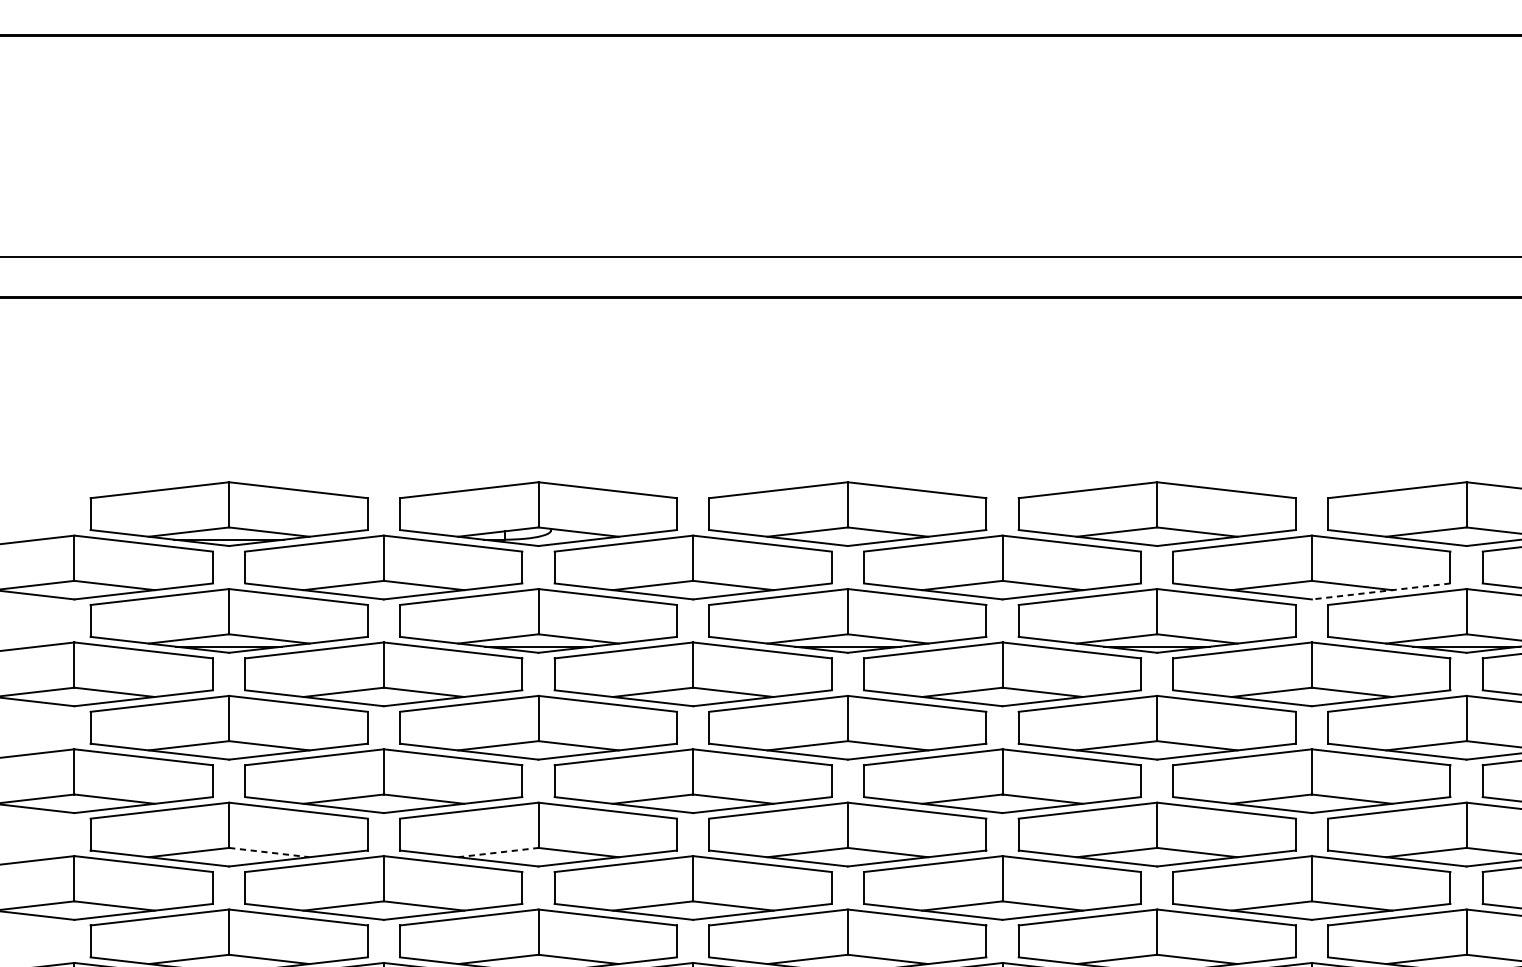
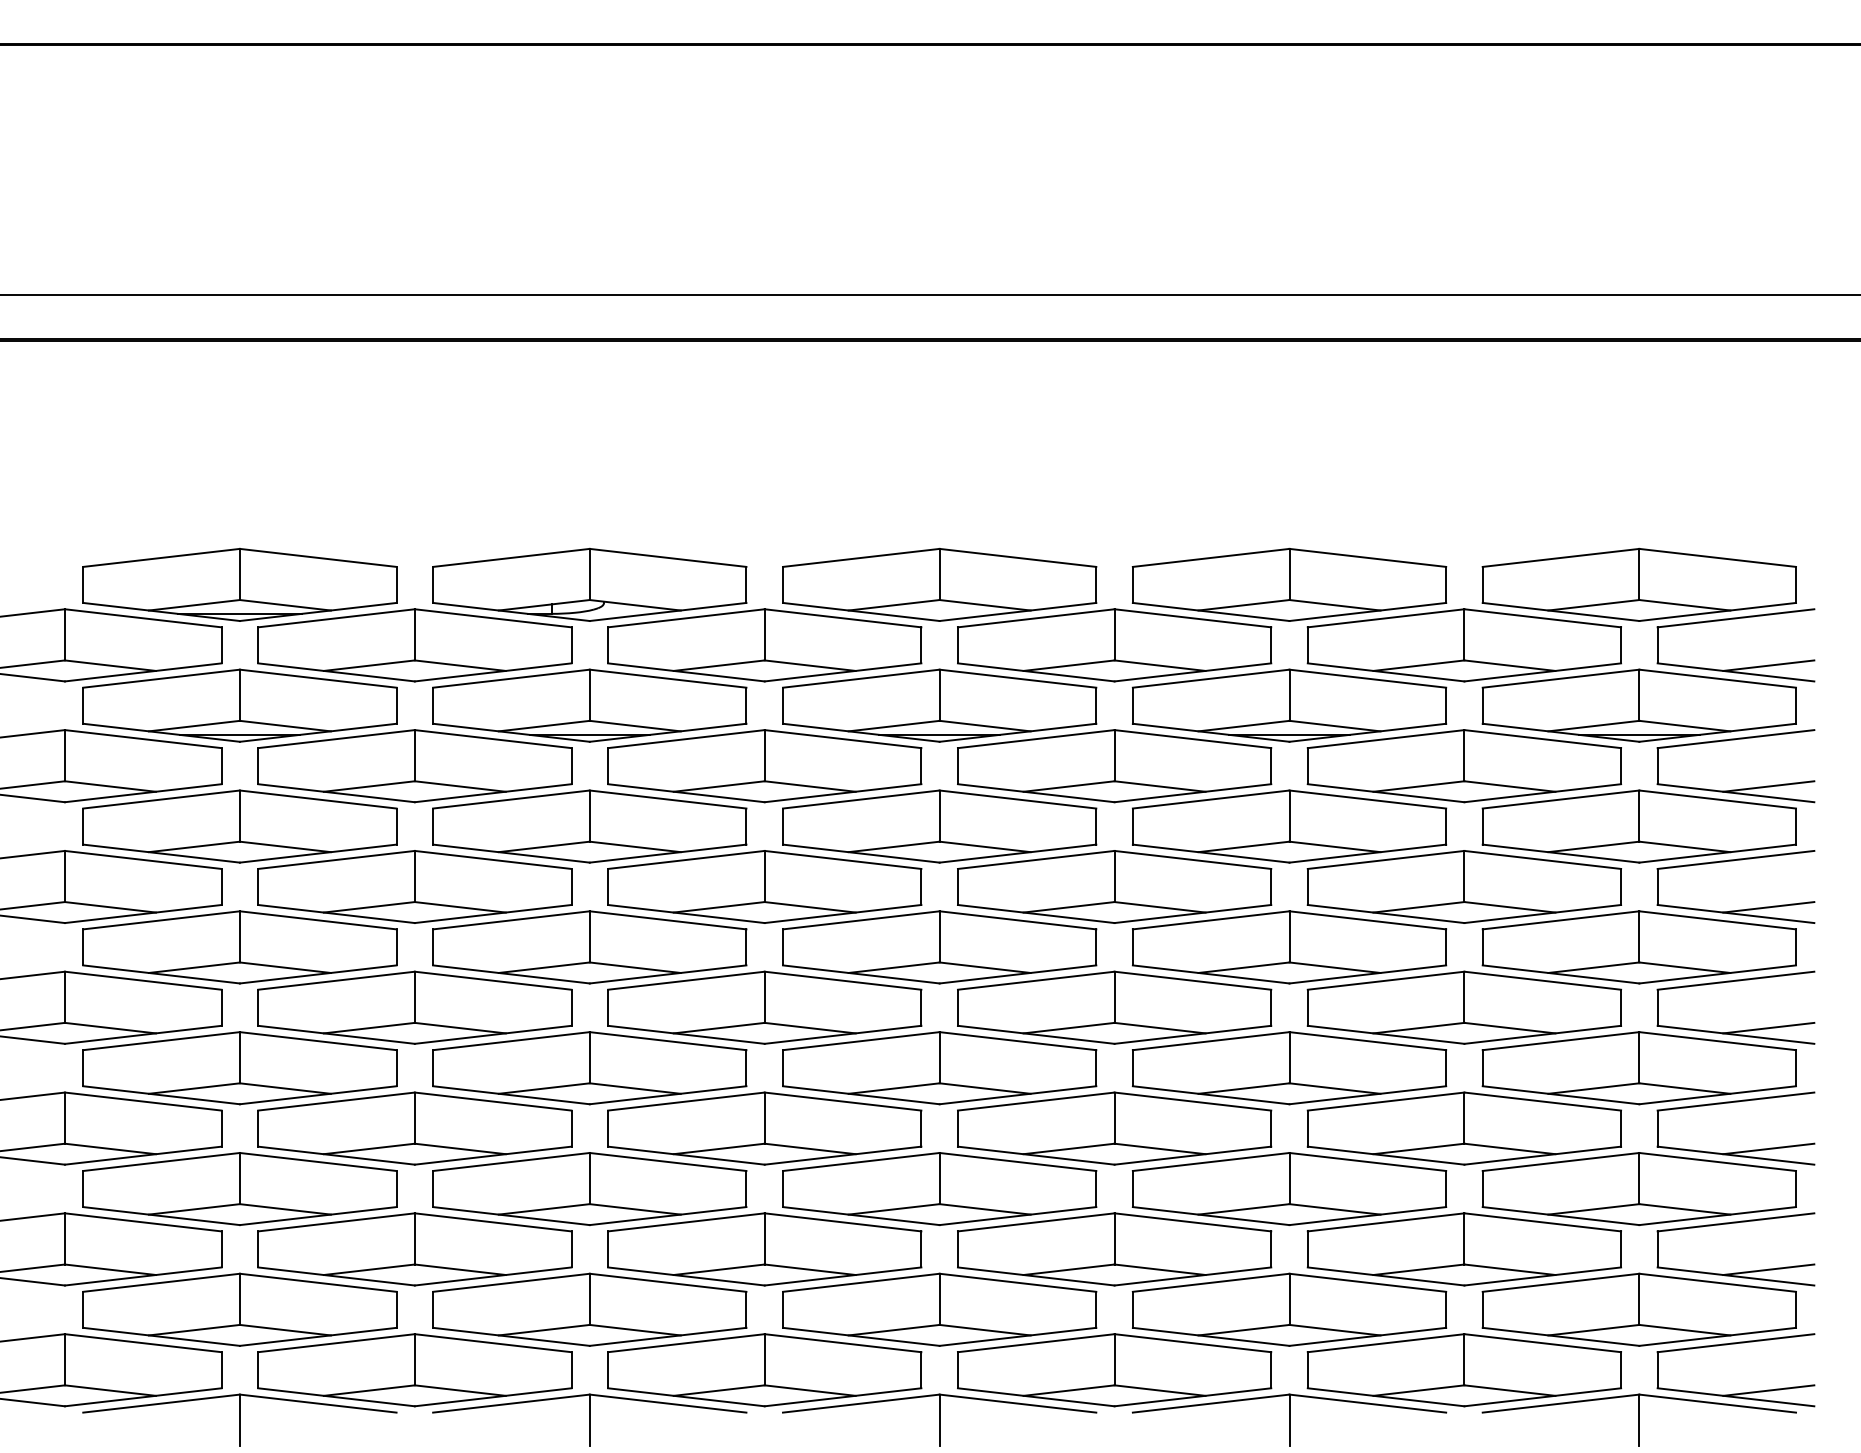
line: (1380, 591) -> (1542, 672), dashed -> solid
line: (269, 852) -> (285, 967), dashed -> solid
line: (498, 852) -> (544, 967), dashed -> solid

